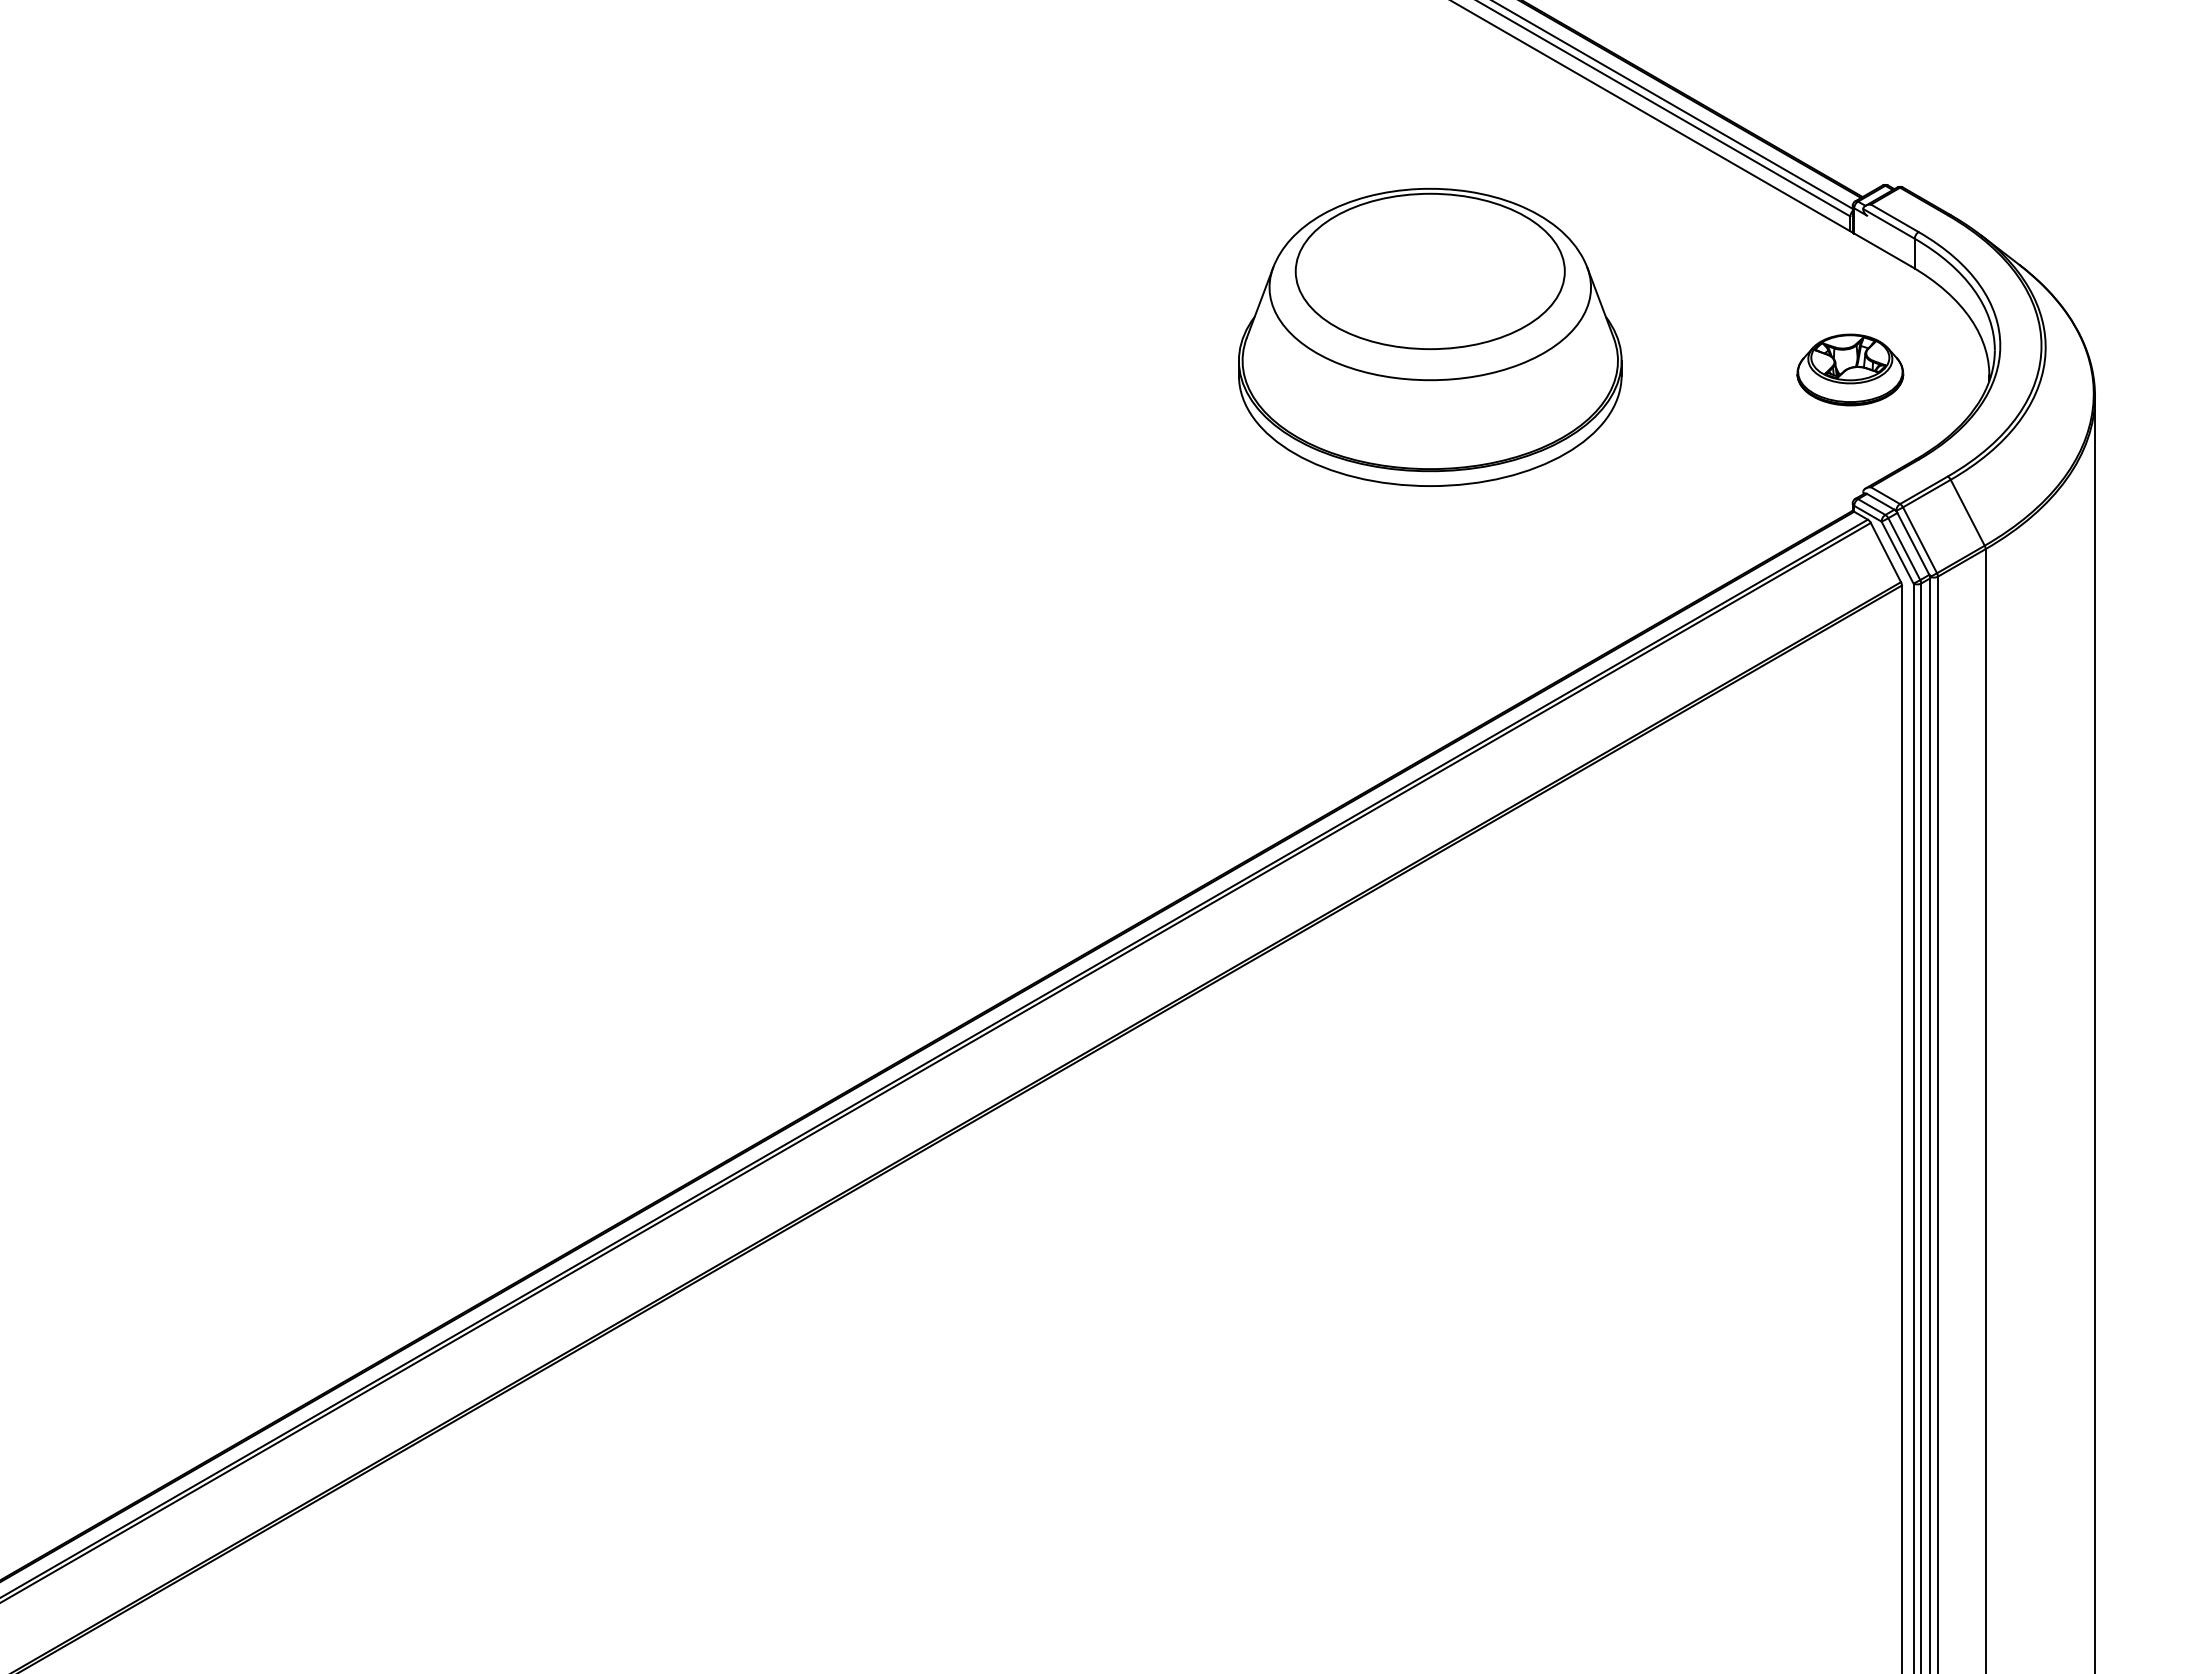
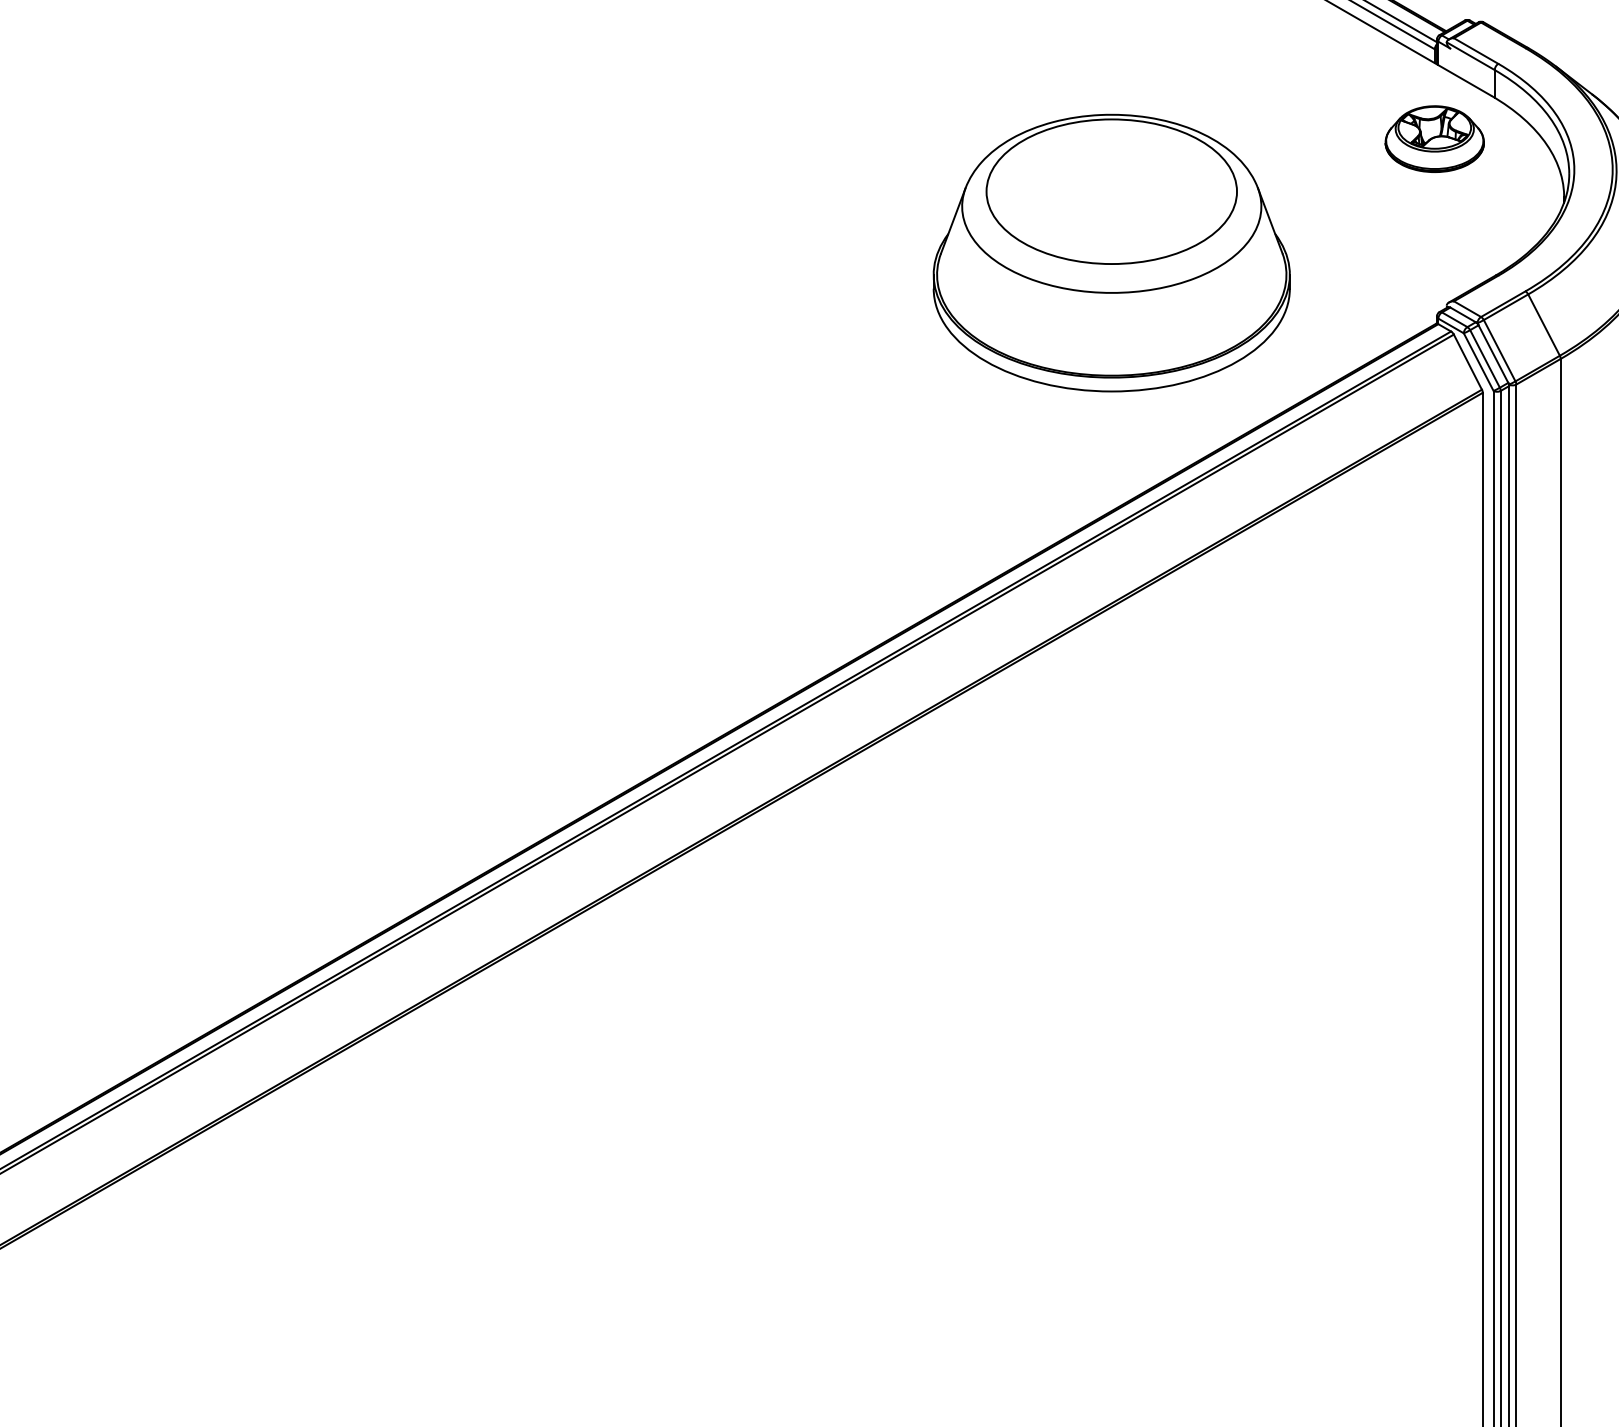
part: (1430, 336) -> (1111, 252), moved
part: (1850, 369) -> (1434, 138), moved

